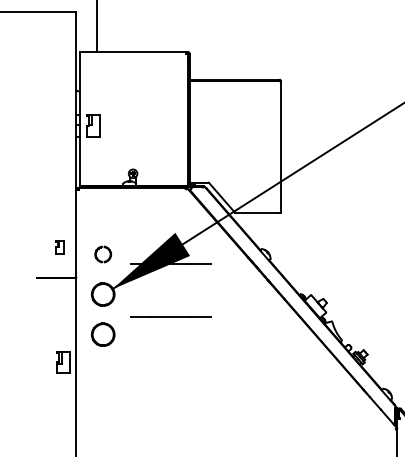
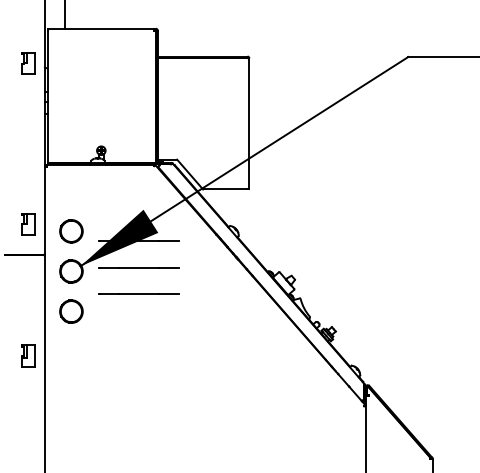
part: (93, 125) -> (28, 63), moved
part: (60, 247) -> (28, 224), size x1.67
part: (103, 254) -> (71, 231), size x1.43
line: (170, 290) -> (138, 267), added
part: (63, 361) -> (28, 355), moved

